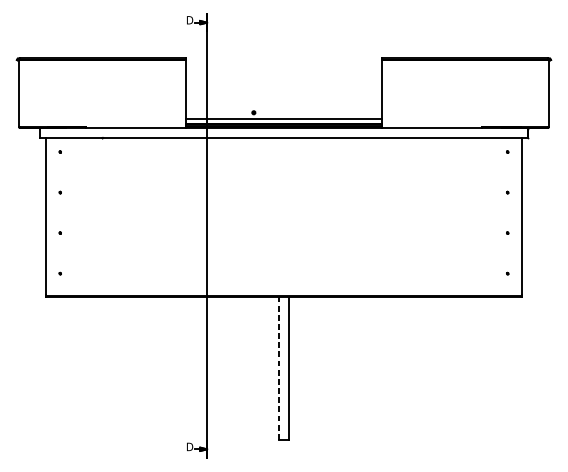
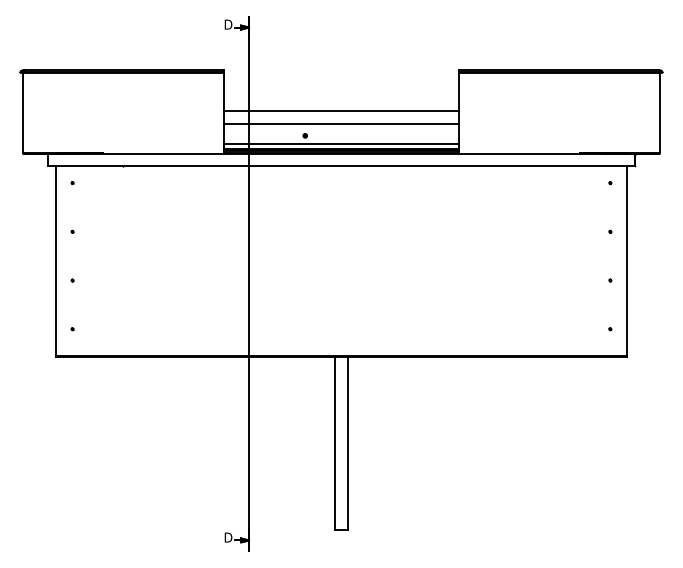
line: (284, 92) -> (341, 111), added
line: (284, 102) -> (341, 123), added
line: (279, 368) -> (335, 443), dashed -> solid

